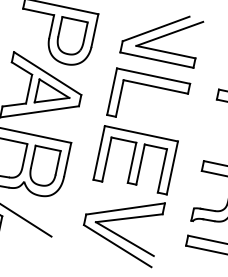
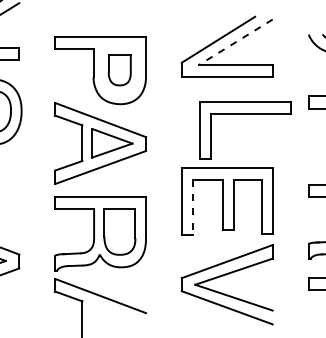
line: (169, 34) -> (235, 42), solid -> dashed
part: (71, 36) -> (119, 70), size x0.7
part: (151, 86) -> (245, 114), moved
line: (106, 160) -> (192, 208), solid -> dashed

